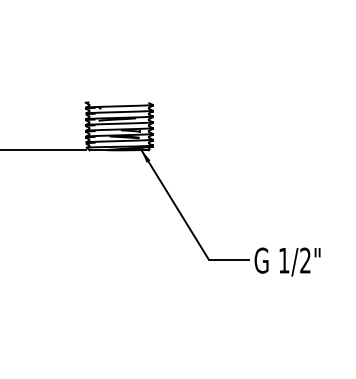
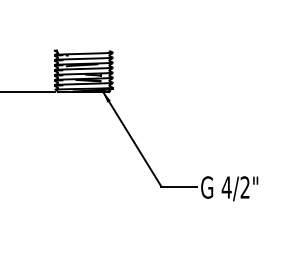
text: (283, 260) -> (226, 187), 1/2" -> 4/2"

